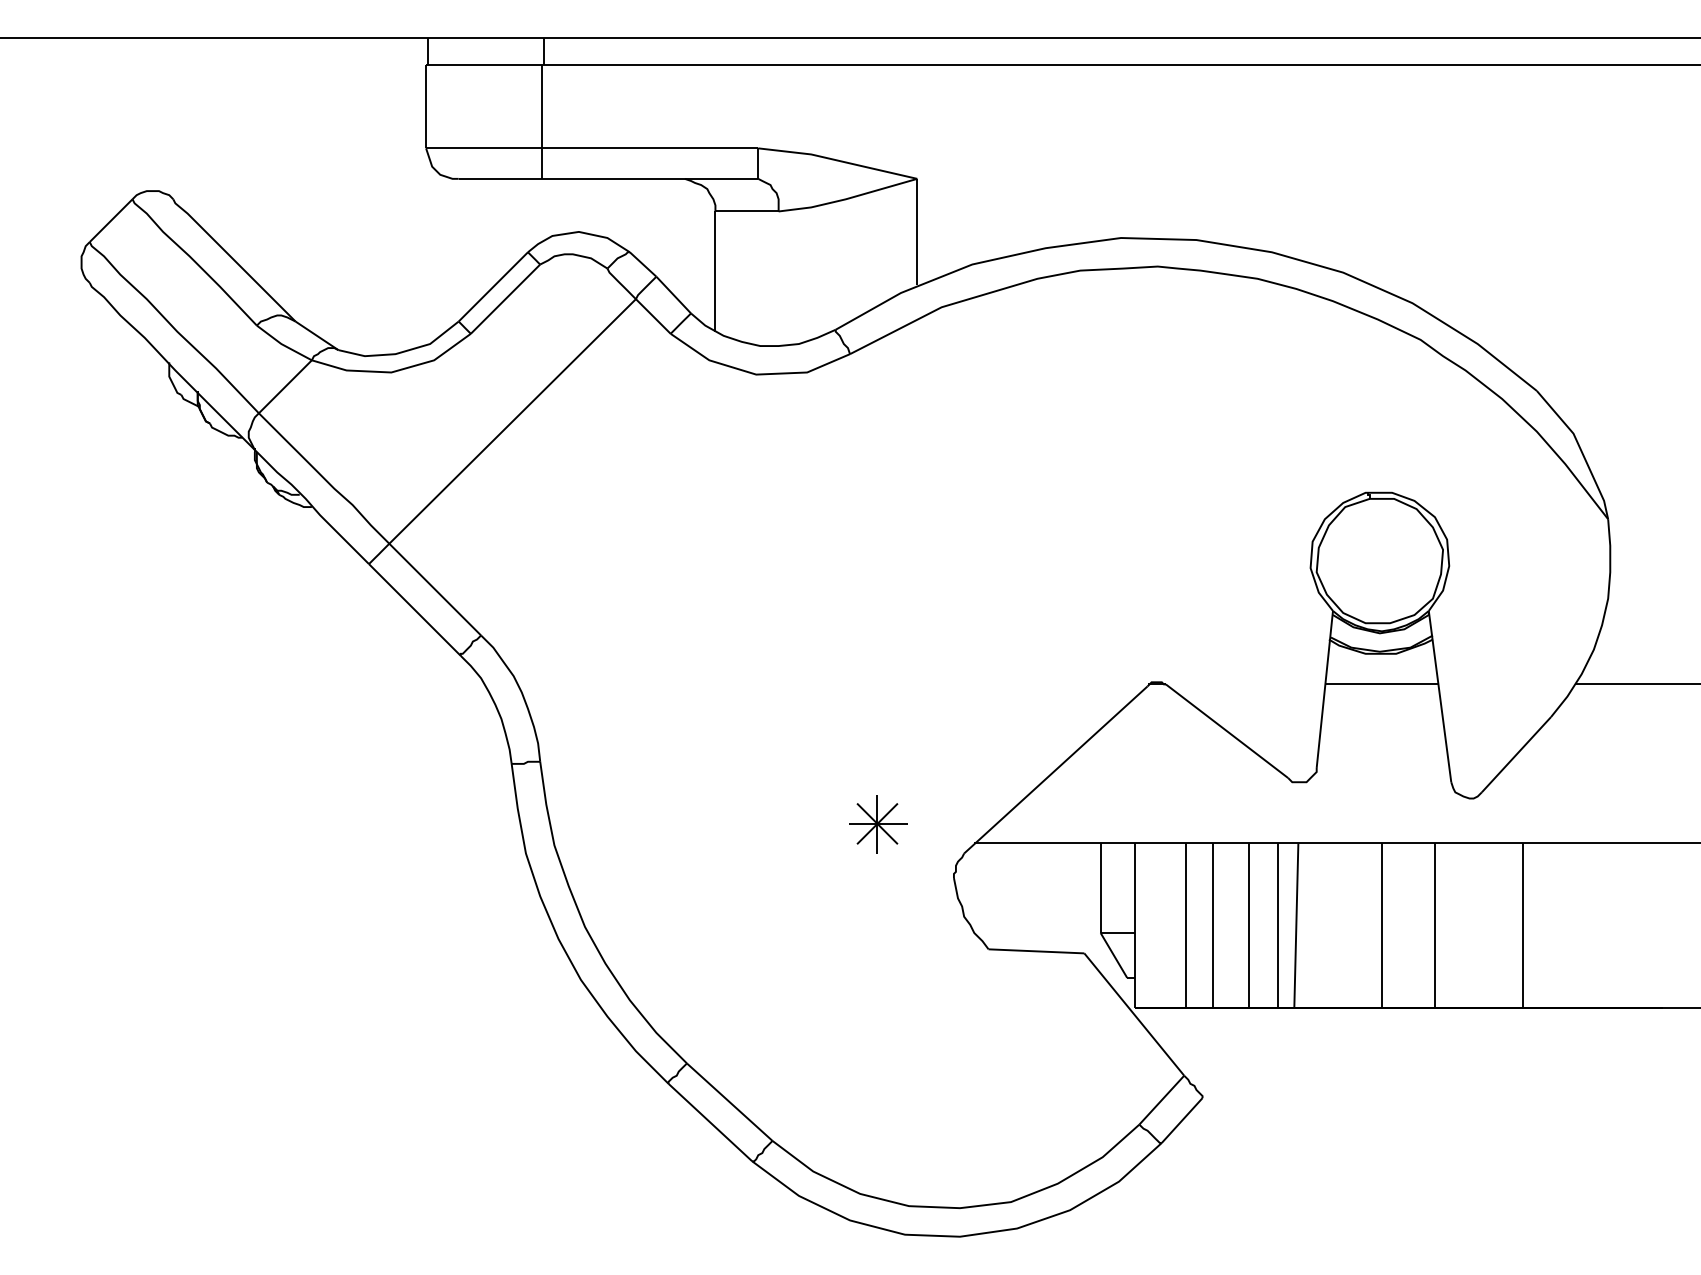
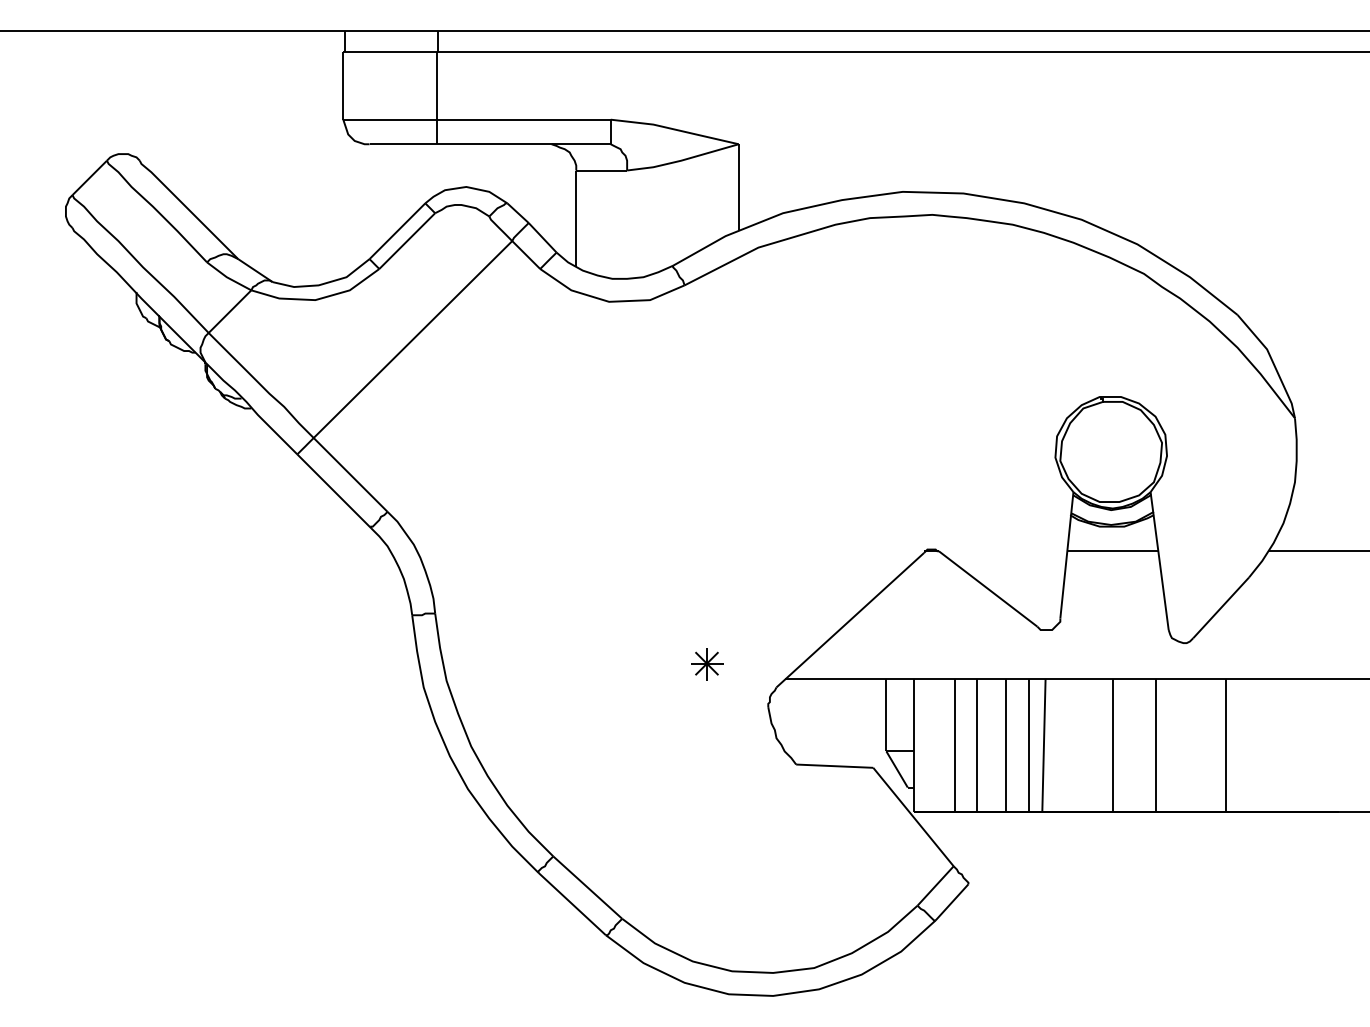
part: (878, 824) -> (707, 664), size x0.7

